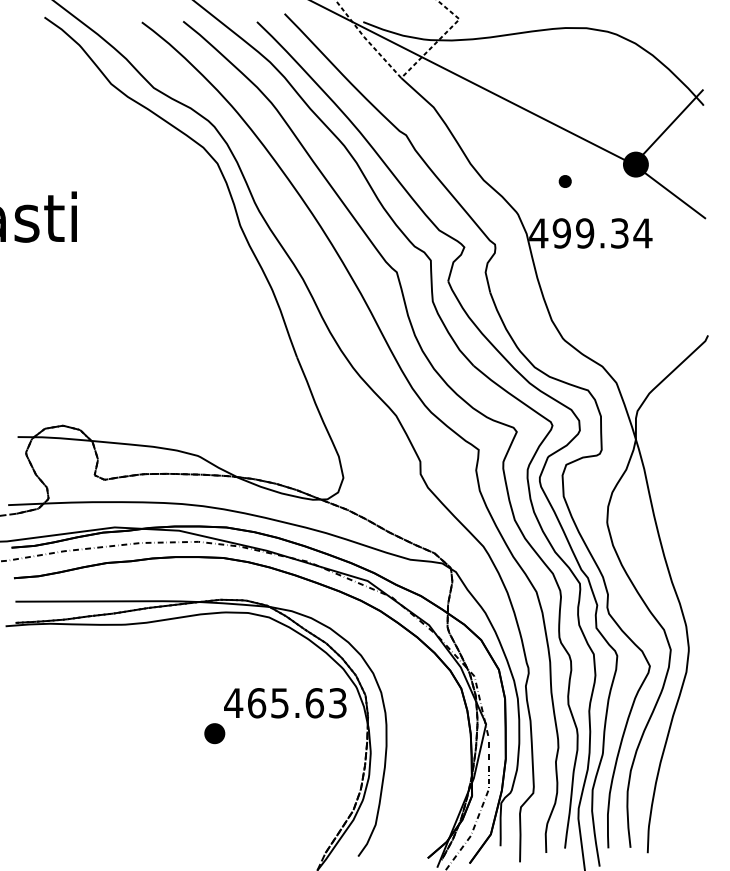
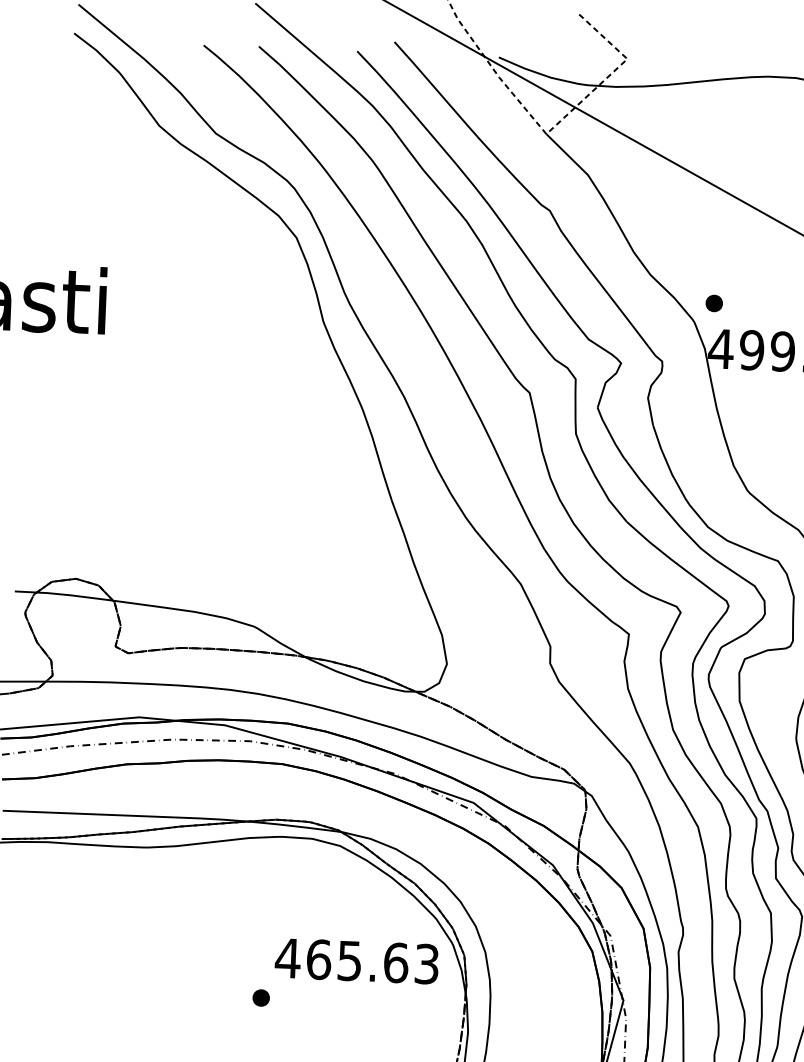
part: (564, 181) -> (713, 303), moved
part: (214, 733) -> (260, 997), size x0.62

